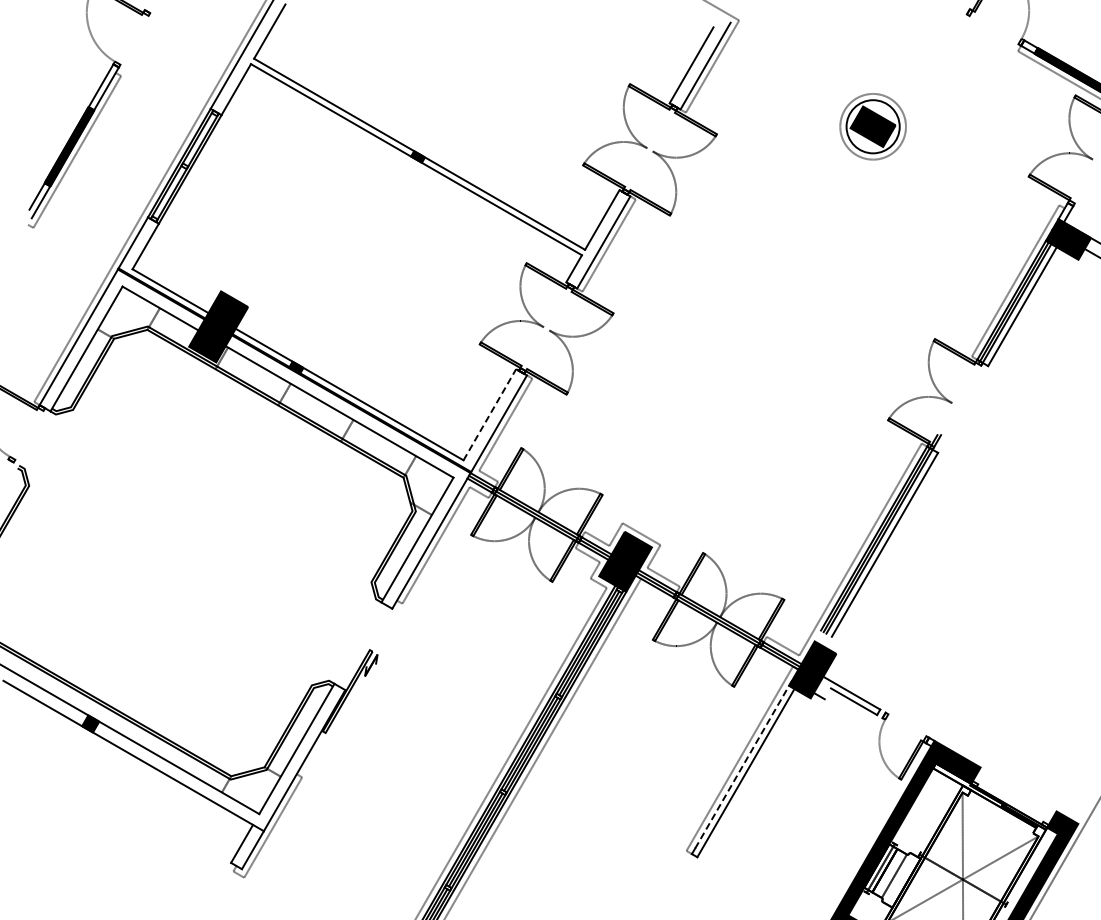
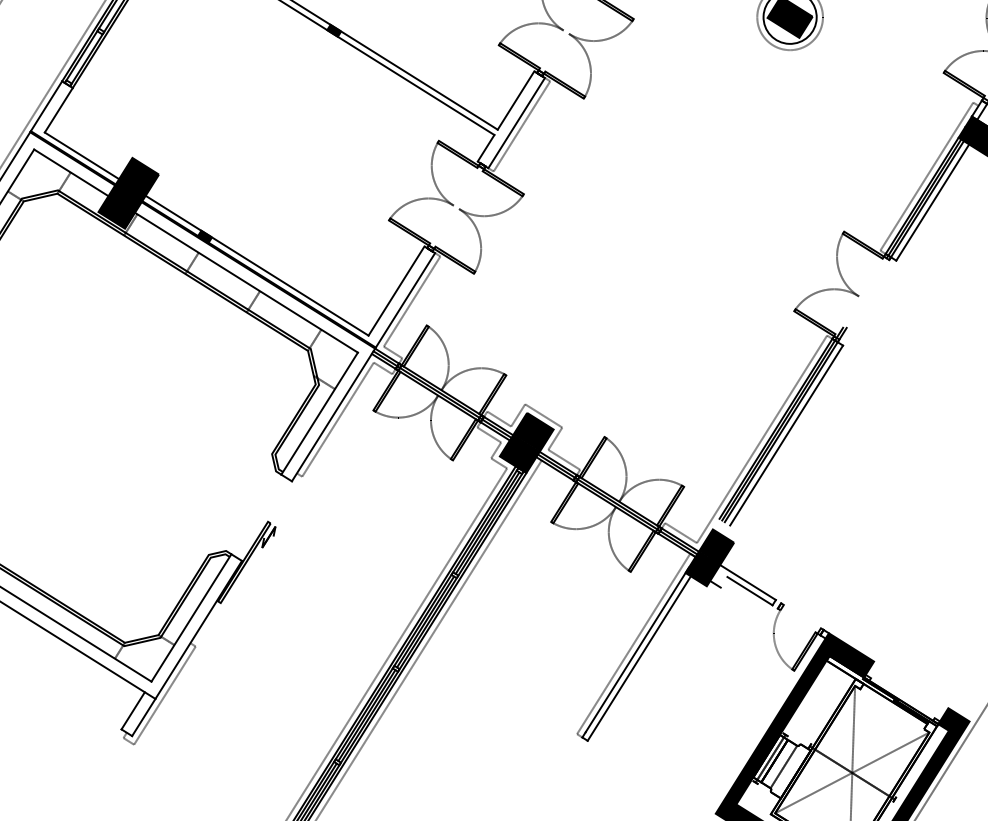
line: (489, 414) -> (396, 290), dashed -> solid
line: (743, 764) -> (637, 649), dashed -> solid

